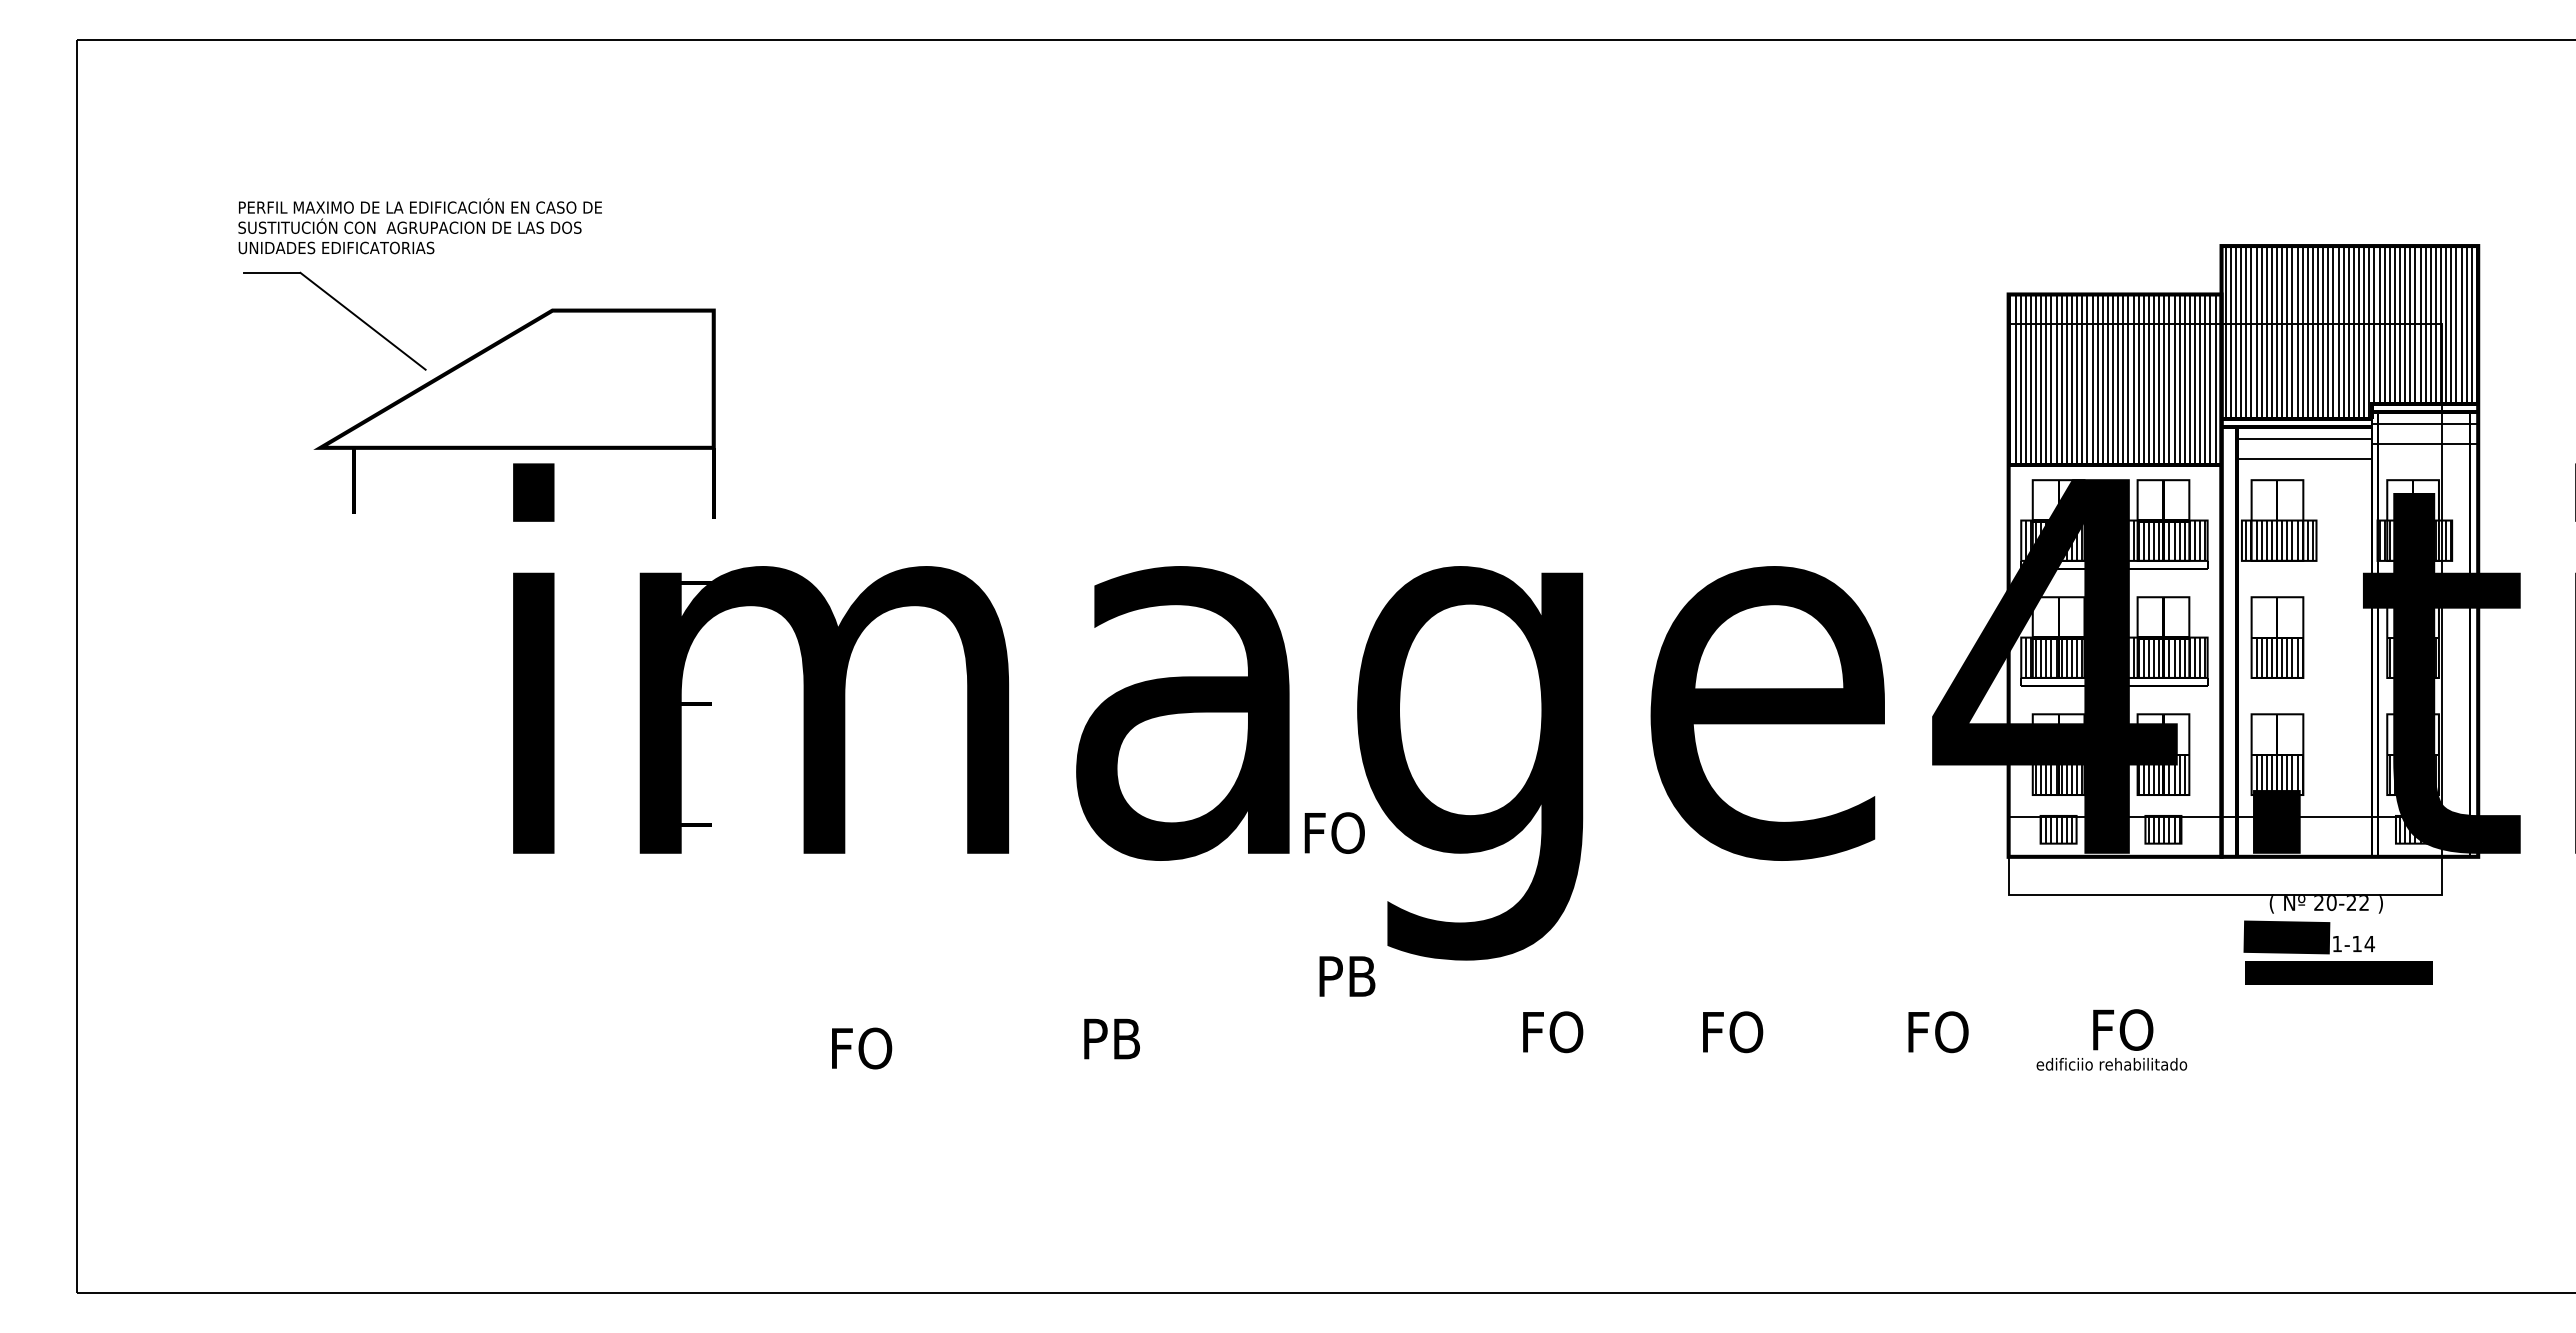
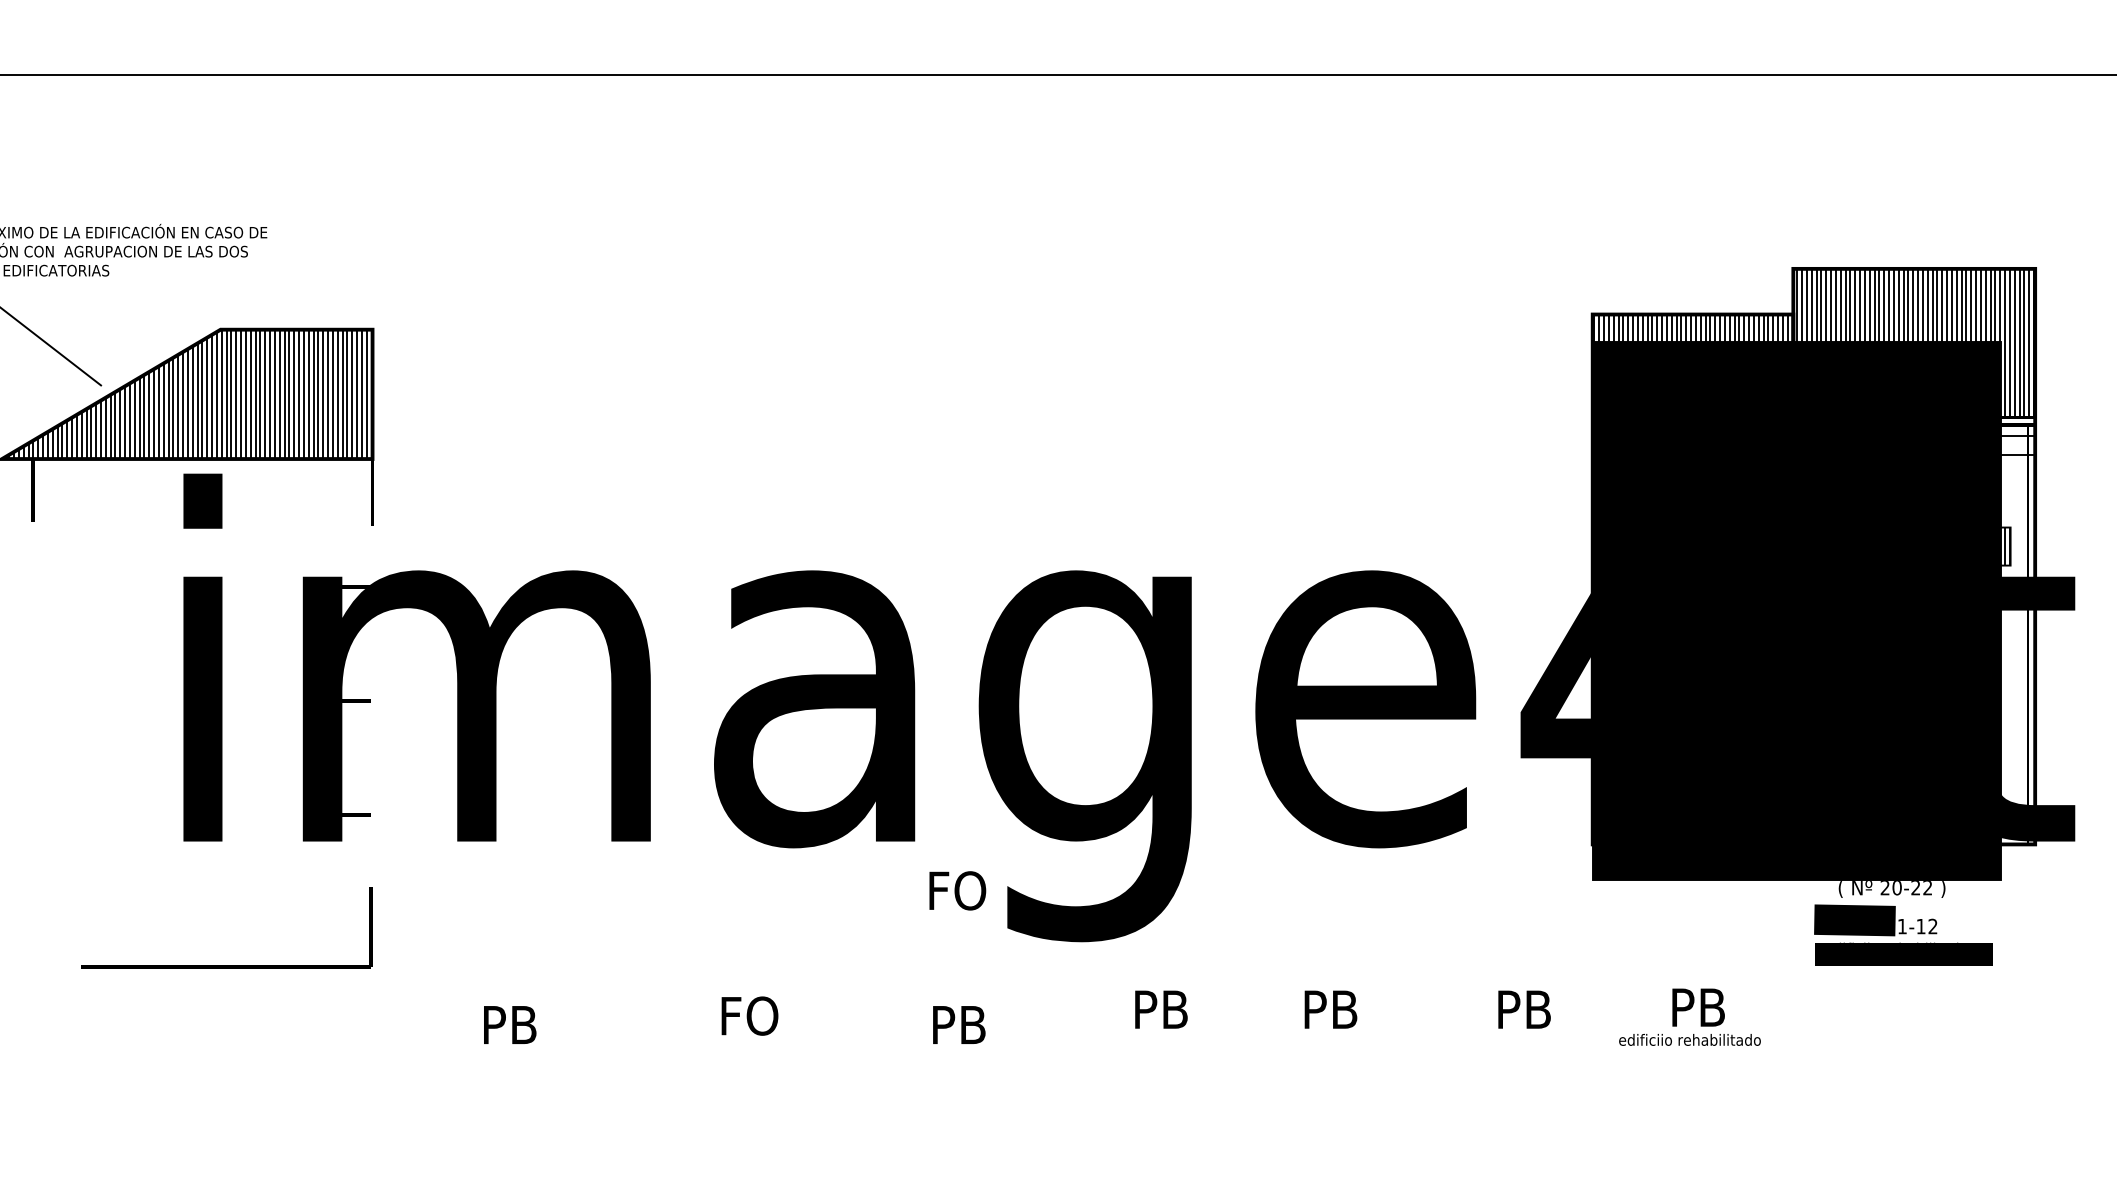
hatch: (517, 378) -> (187, 393), added
fill: (2224, 609) -> (1796, 611), added
text: (1334, 832) -> (957, 890), moved
text: (2369, 943) -> (1932, 926), U.E.11-14 -> U.E.11-12
text: (1347, 976) -> (959, 1025), moved
part: (558, 985) -> (226, 965), added
text: (2125, 1029) -> (1702, 1007), FO -> PB
text: (1555, 1032) -> (1165, 1009), FO -> PB
text: (1735, 1032) -> (1335, 1009), FO -> PB
text: (1940, 1032) -> (1528, 1009), FO -> PB
text: (1116, 1038) -> (752, 1015), PB -> FO
text: (864, 1048) -> (514, 1025), FO -> PB

